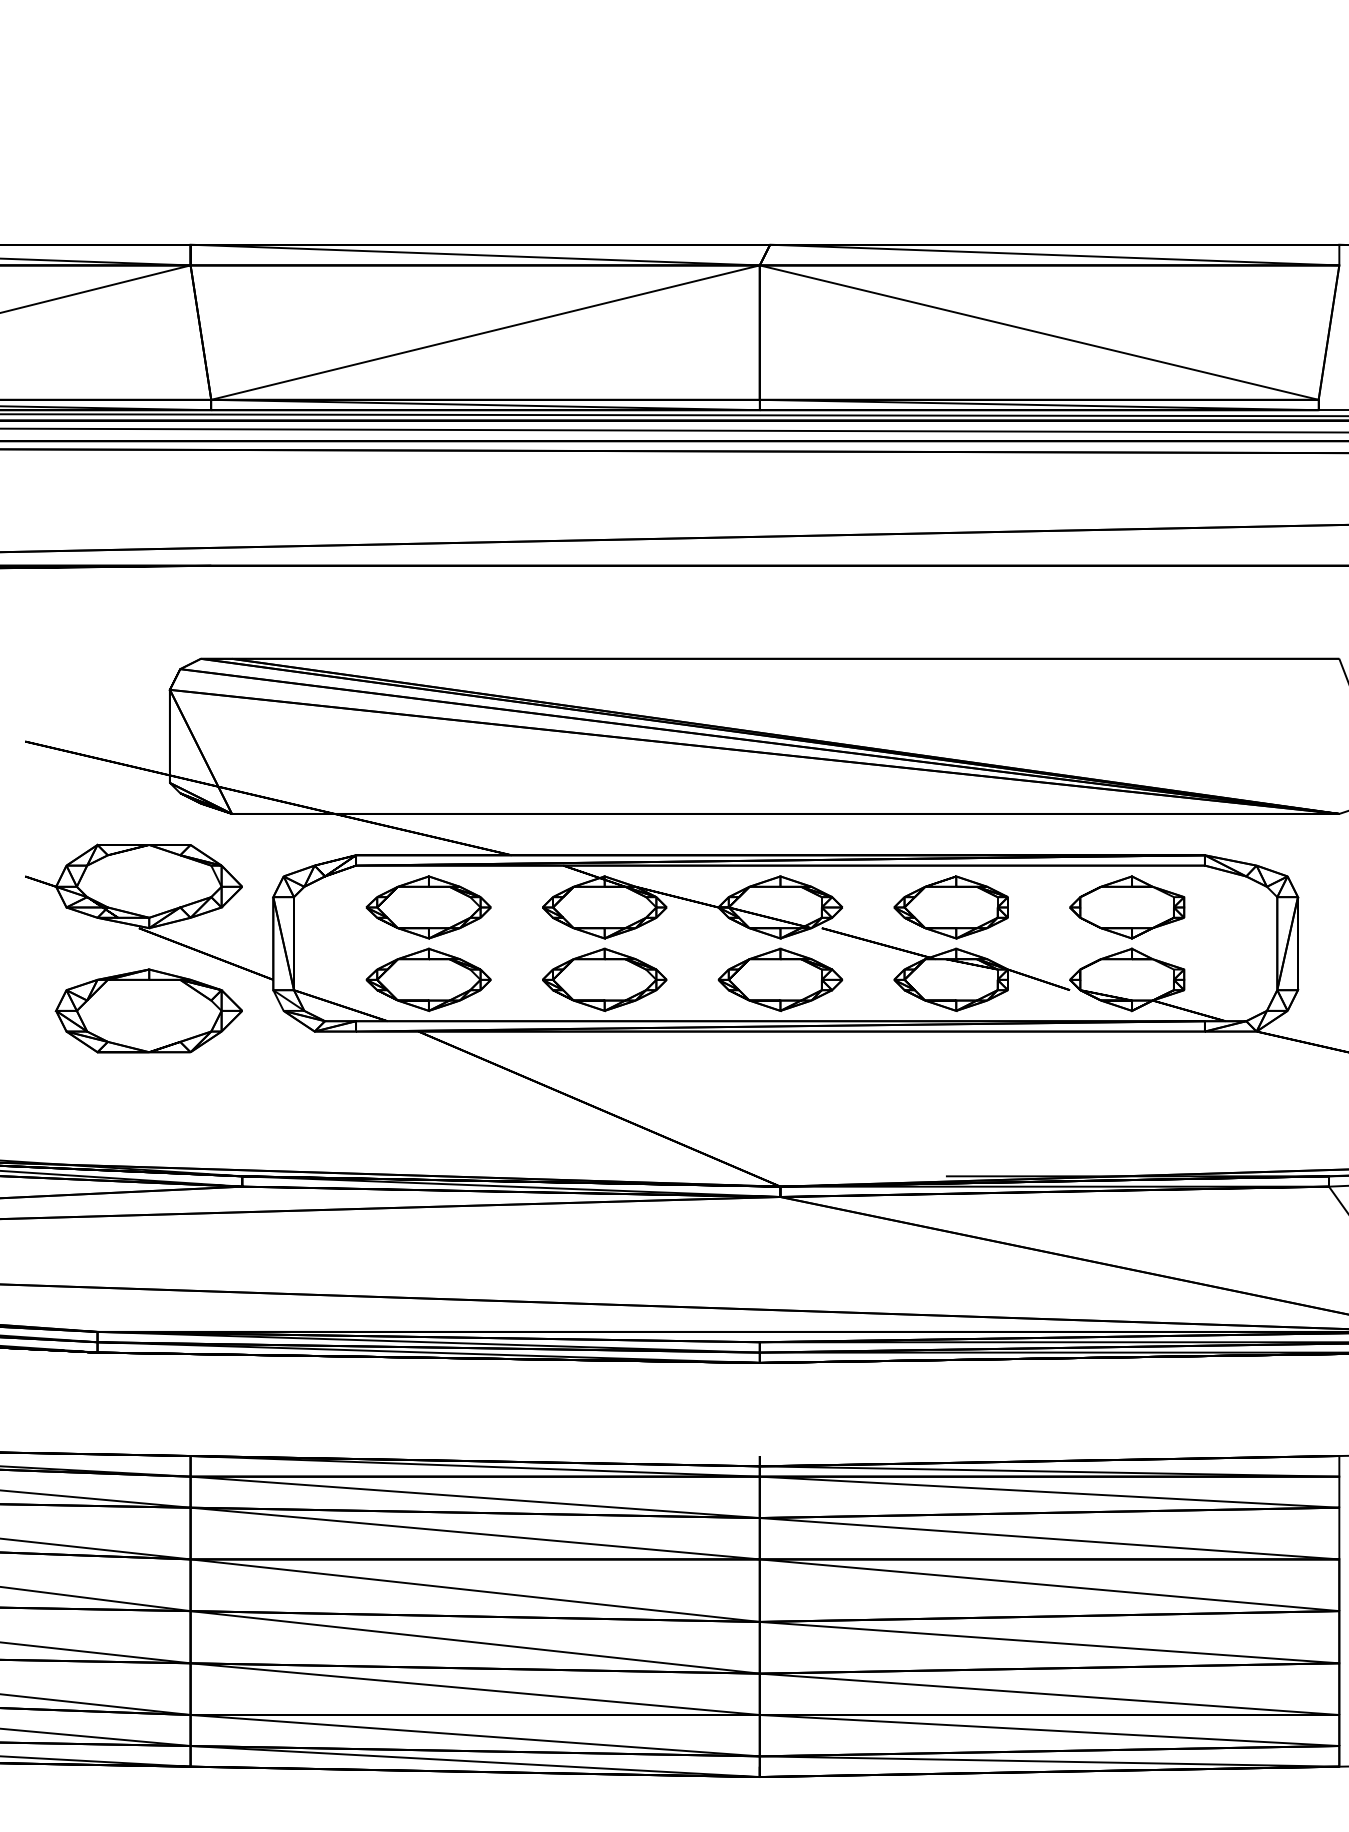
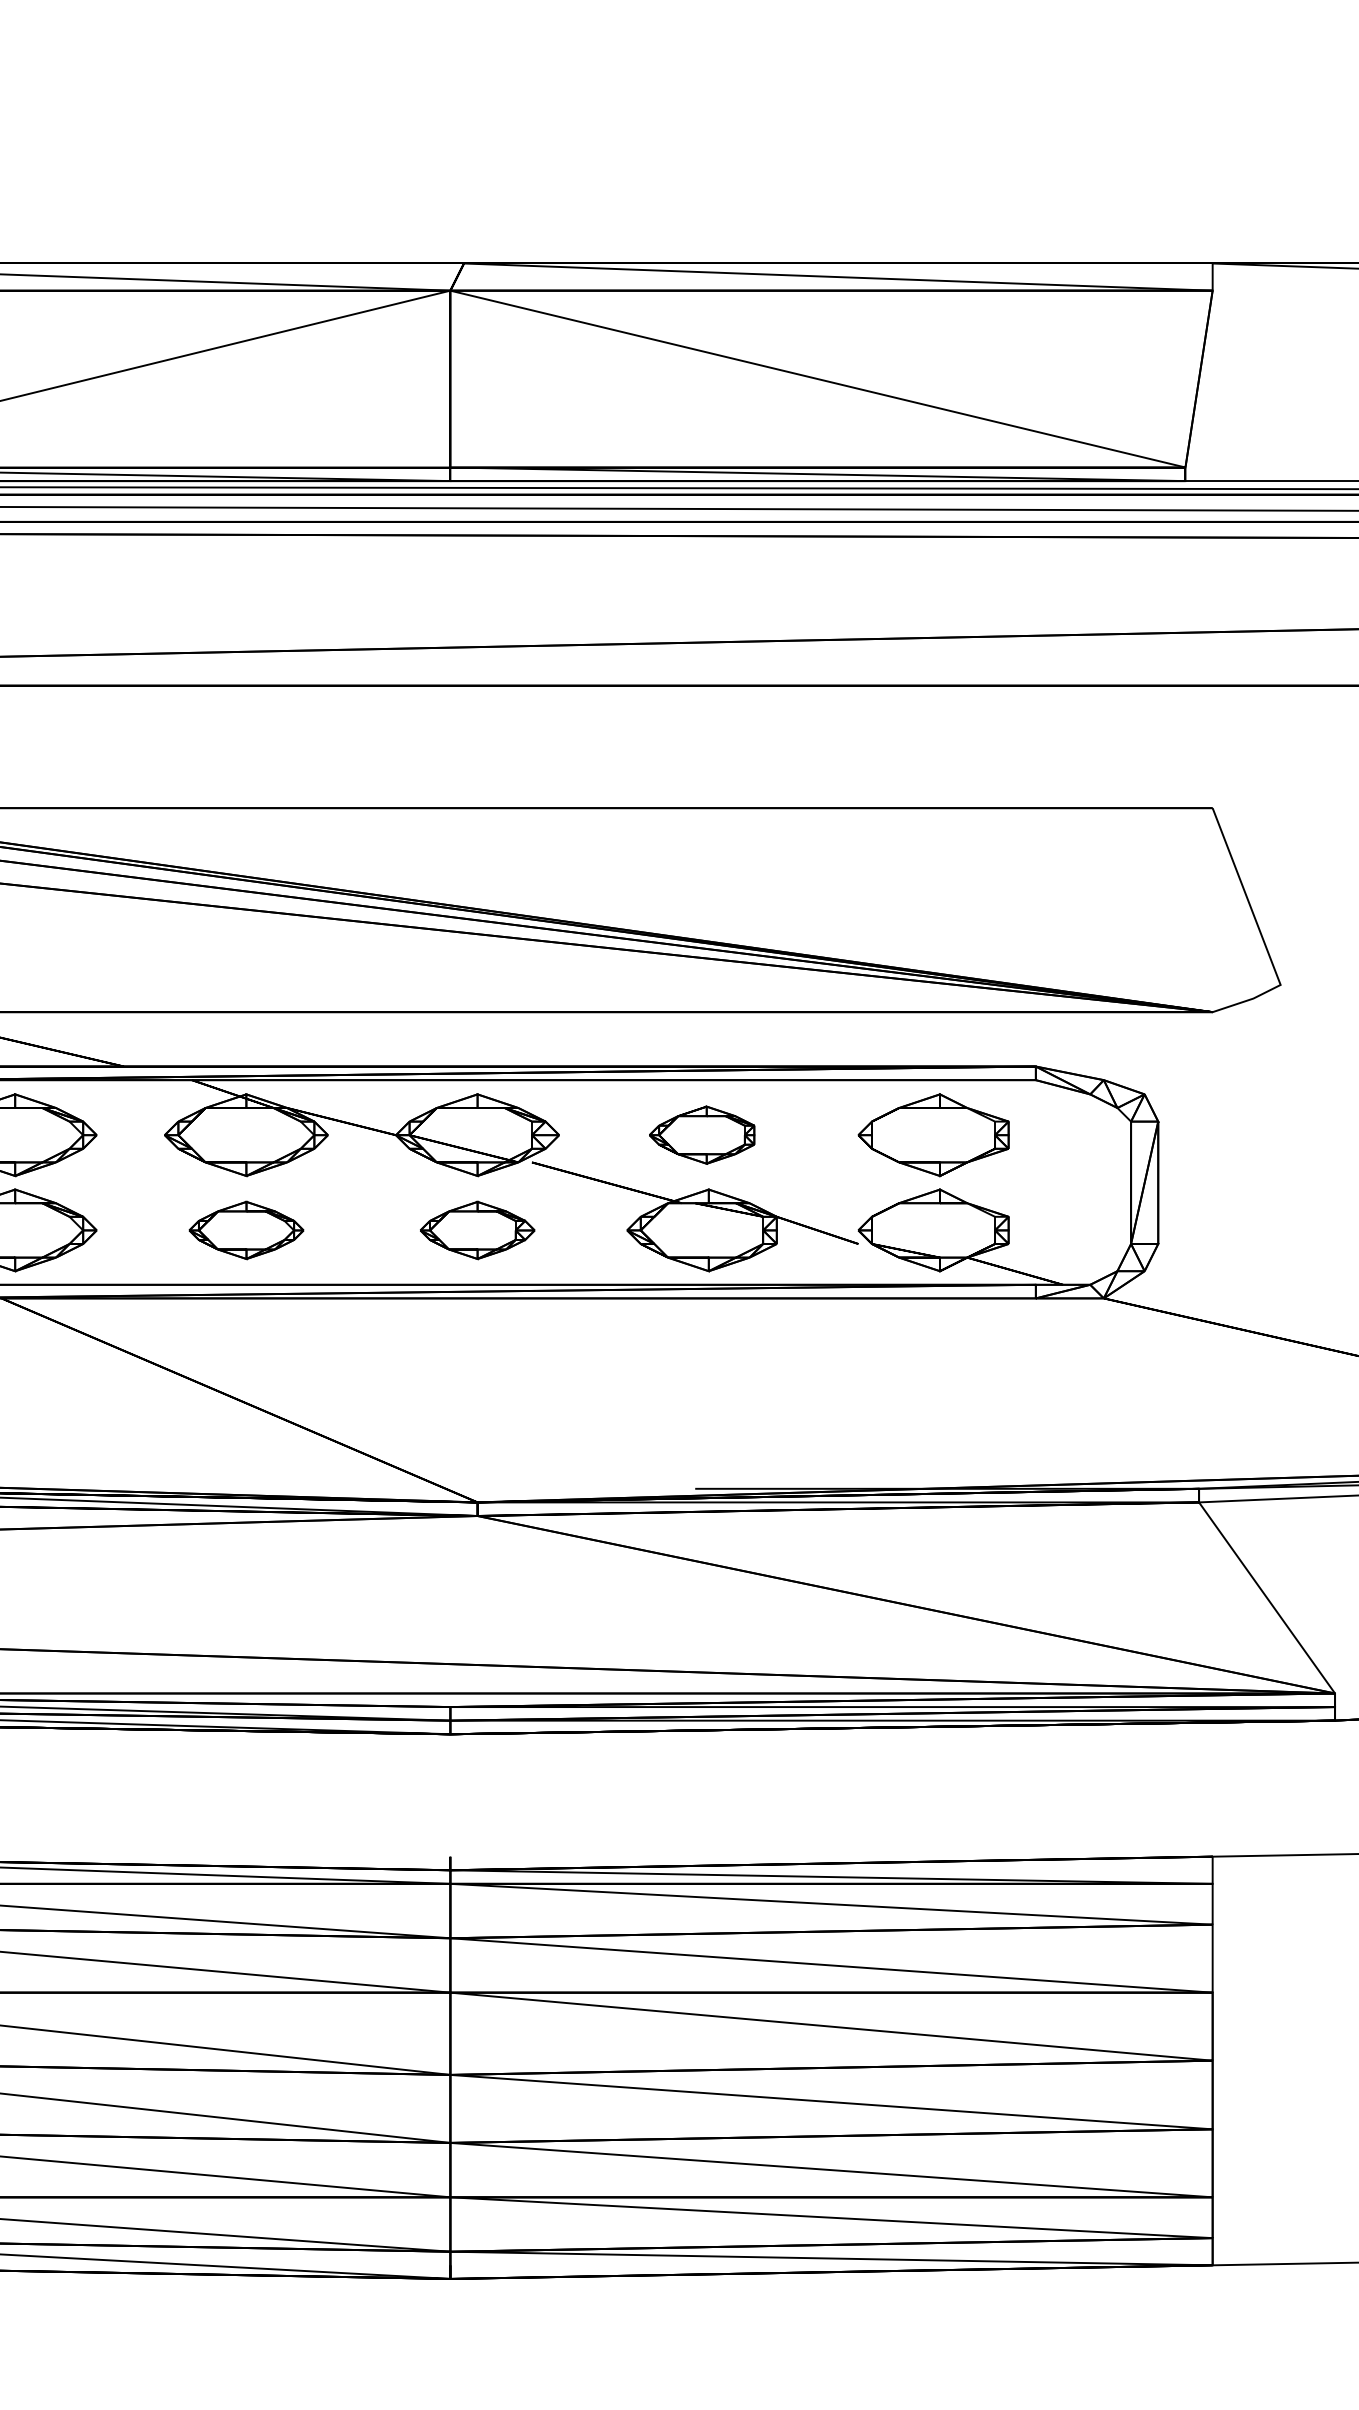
part: (950, 907) -> (701, 1135), size x0.7
part: (604, 979) -> (246, 1229), size x0.7
part: (780, 979) -> (477, 1229), size x0.7

